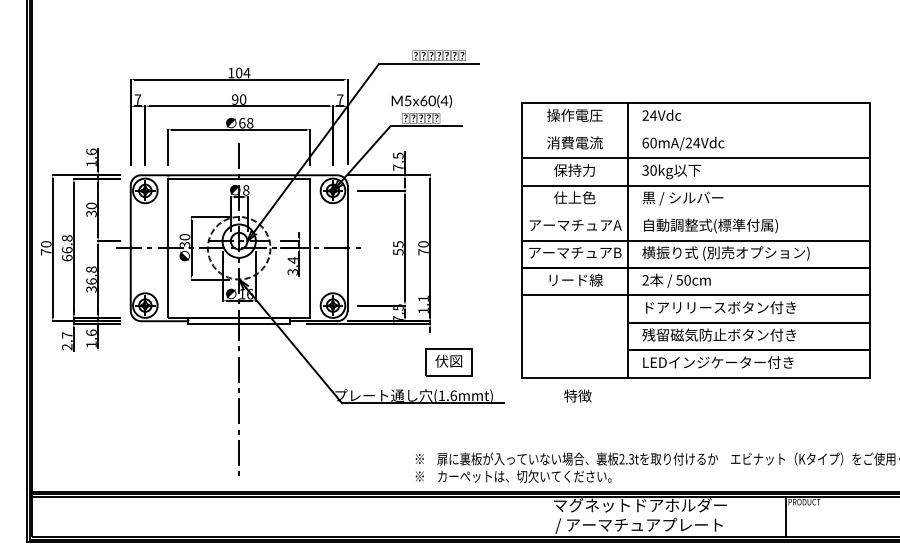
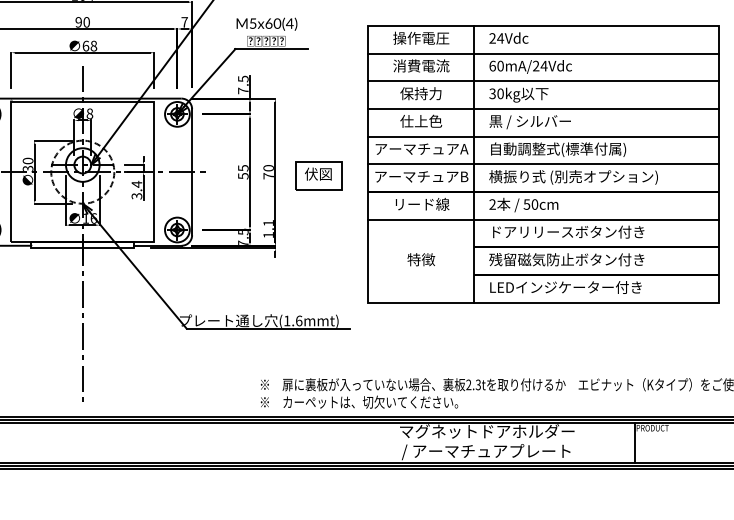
line: (696, 130) -> (543, 53), added
line: (696, 213) -> (543, 137), added
part: (448, 362) -> (318, 175), moved
text: (577, 395) -> (420, 259), moved

